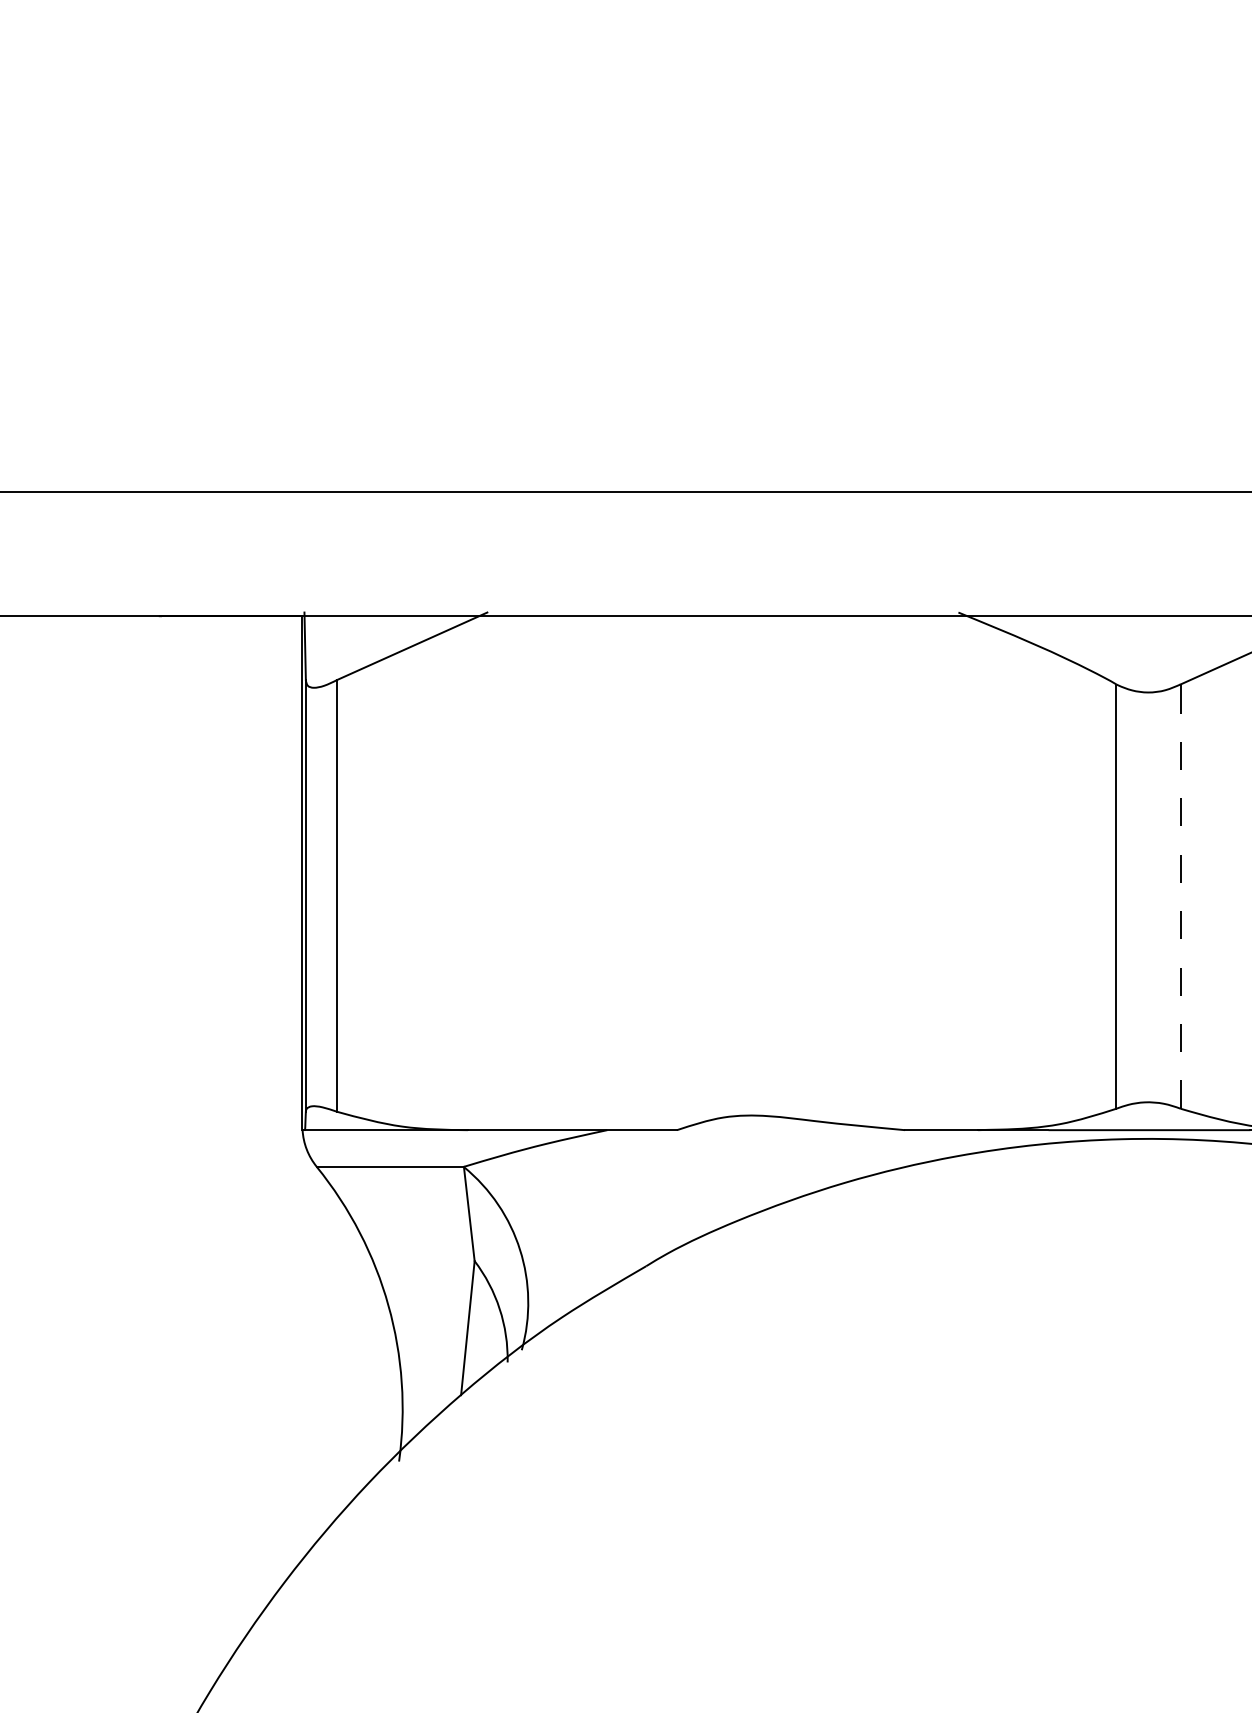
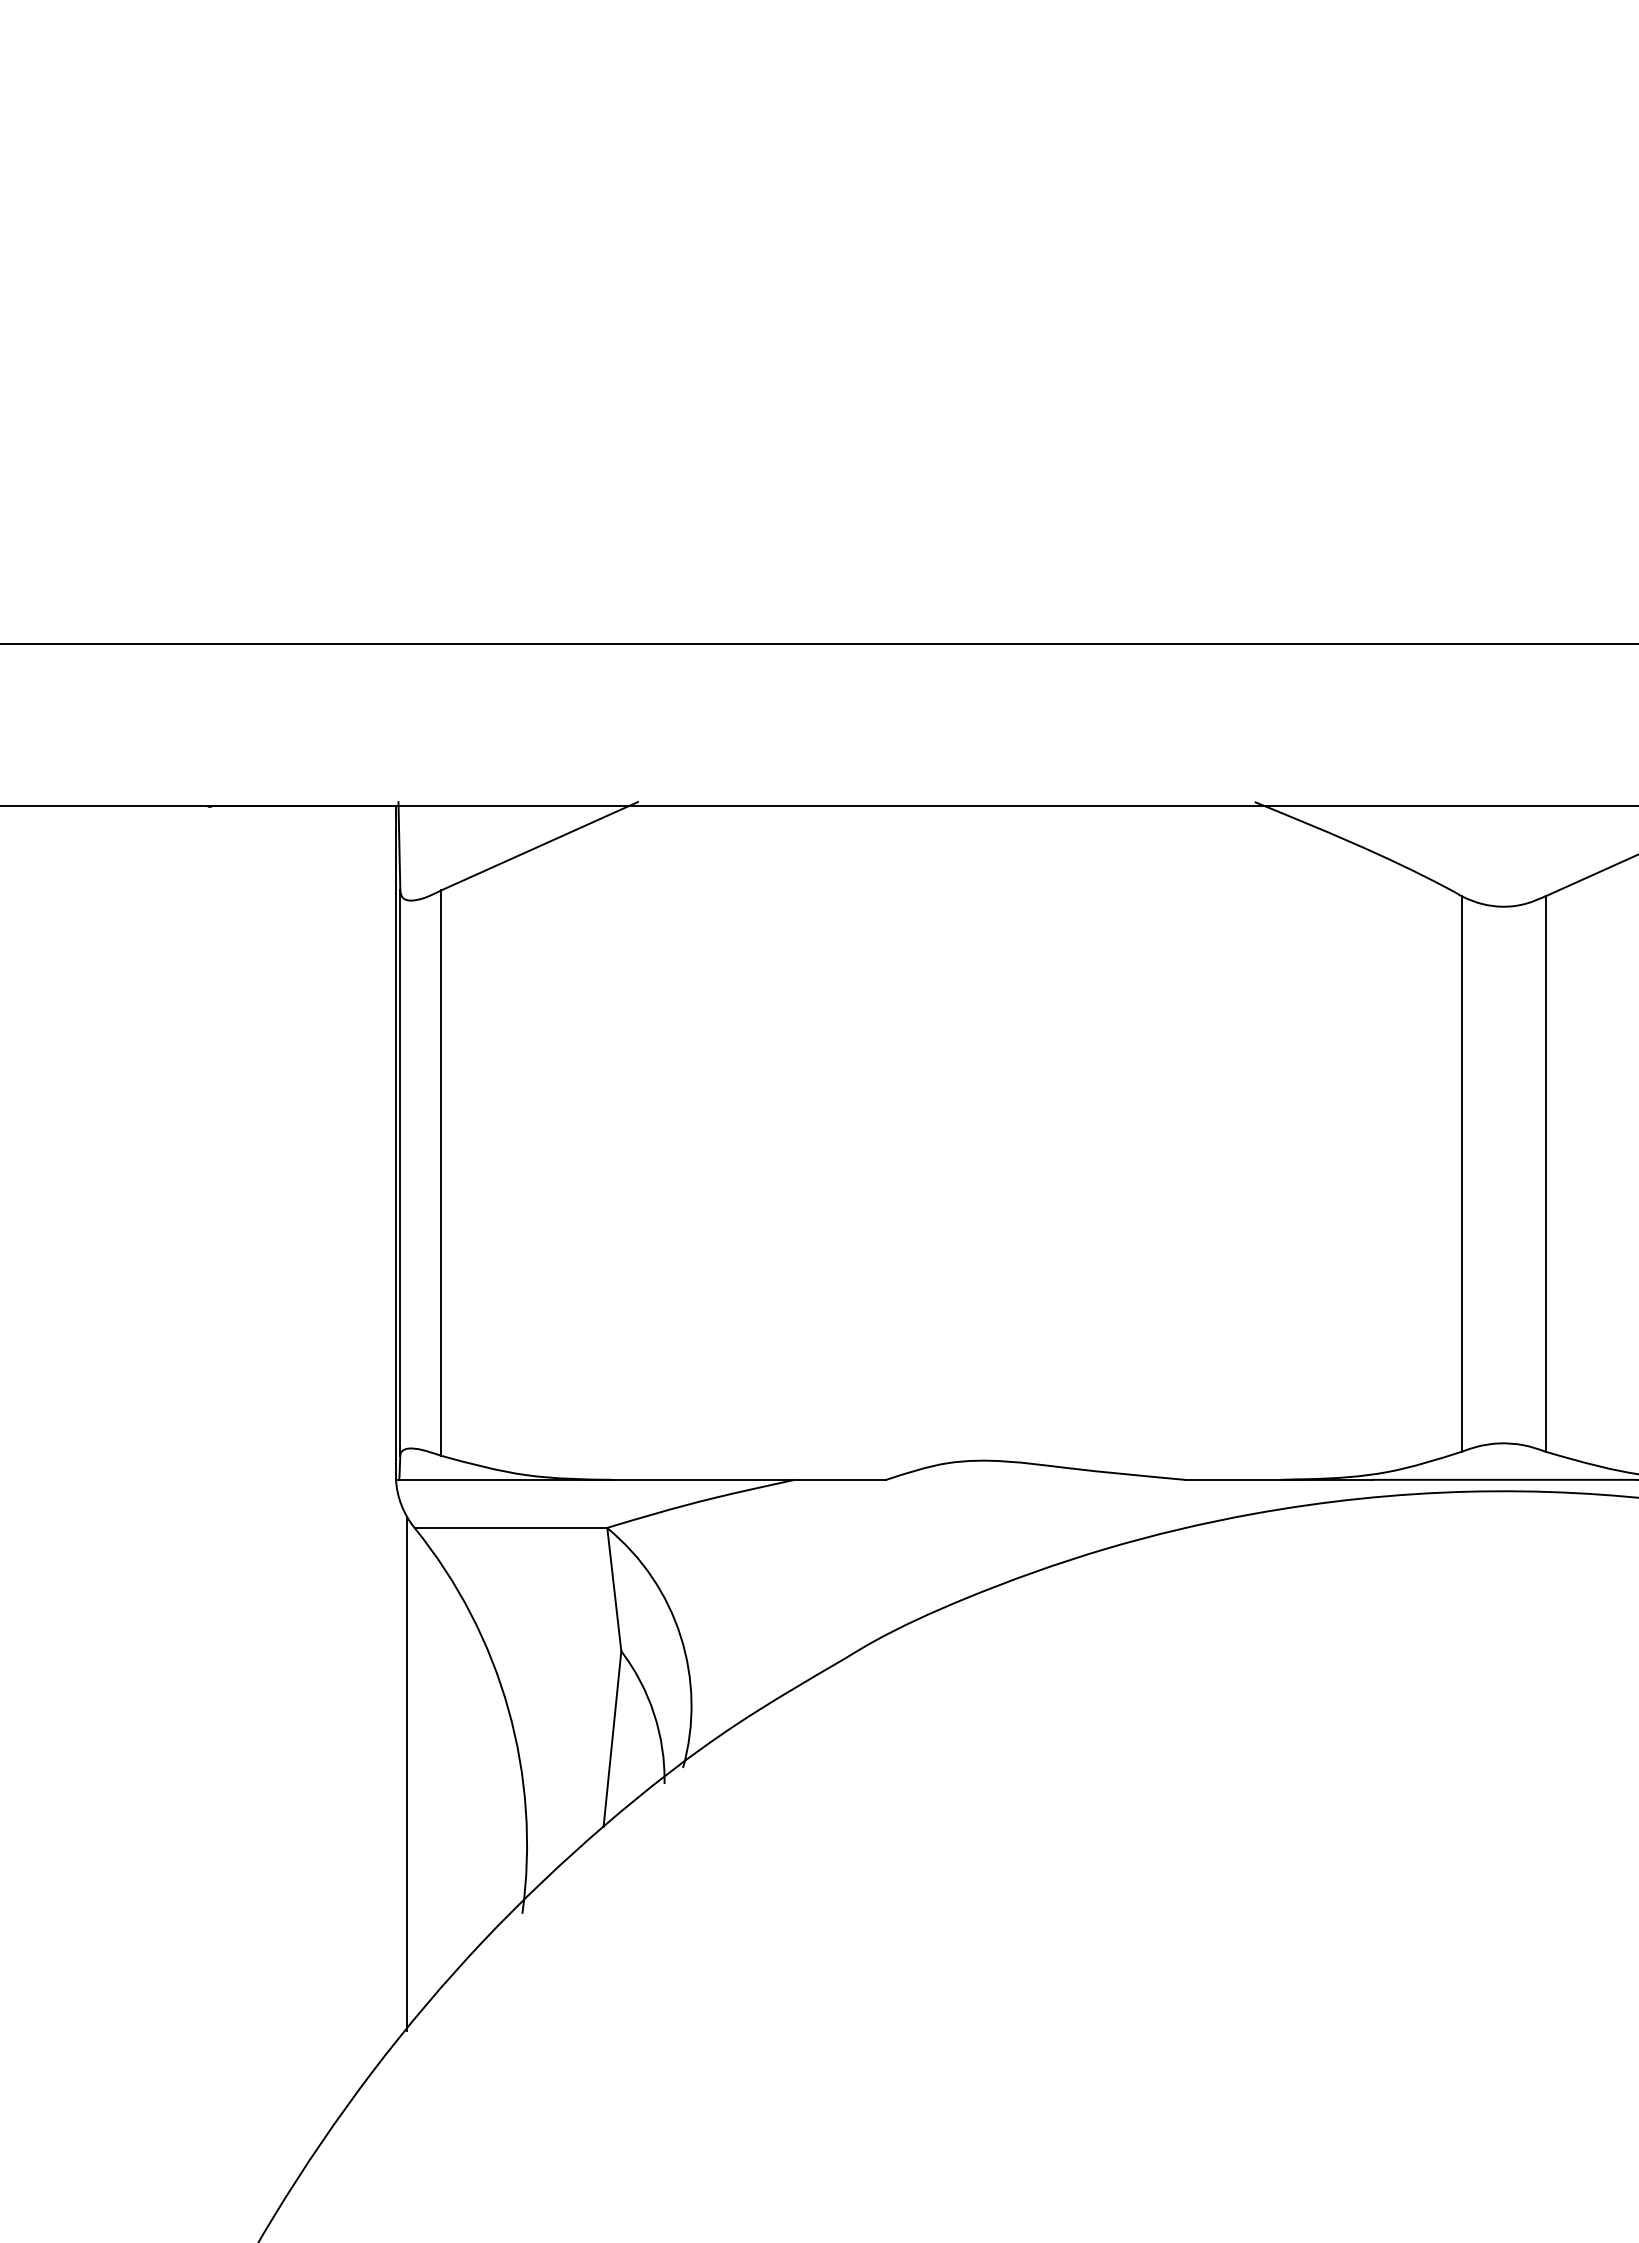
line: (1180, 896) -> (1545, 1174), dashed -> solid
line: (311, 1354) -> (407, 1773), added

